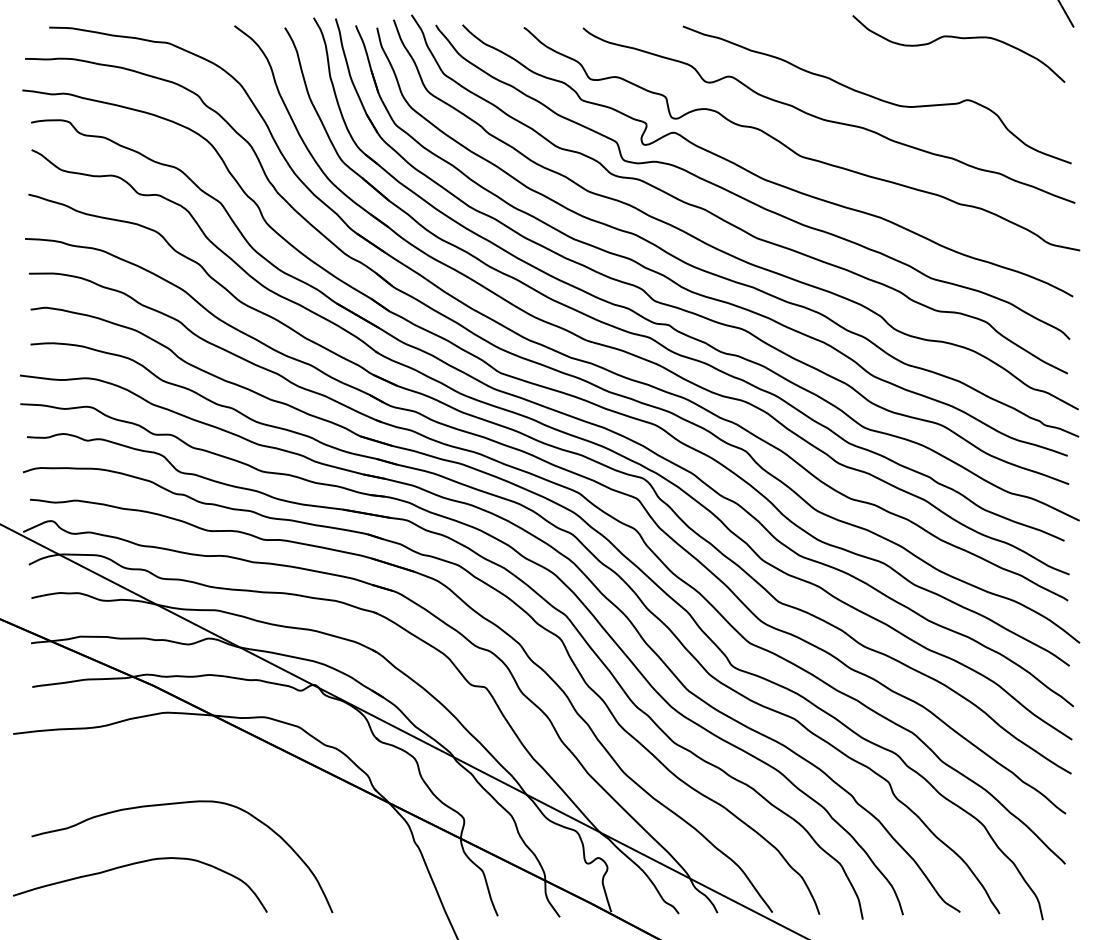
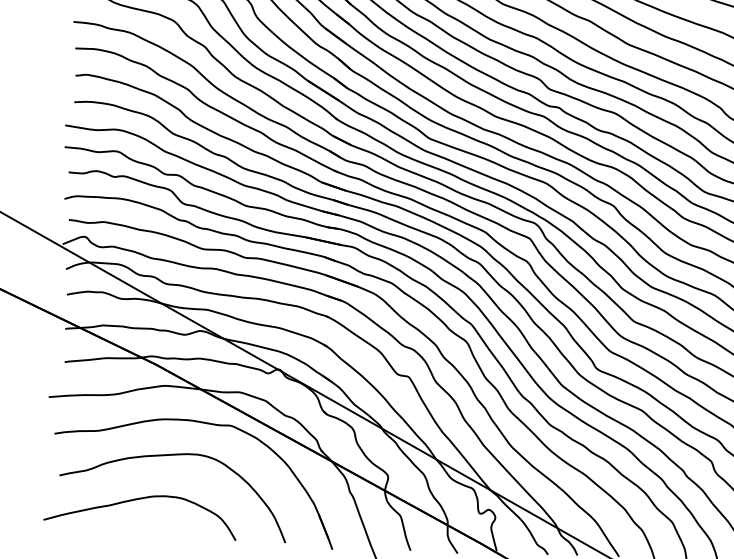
part: (219, 760) -> (204, 423), added

